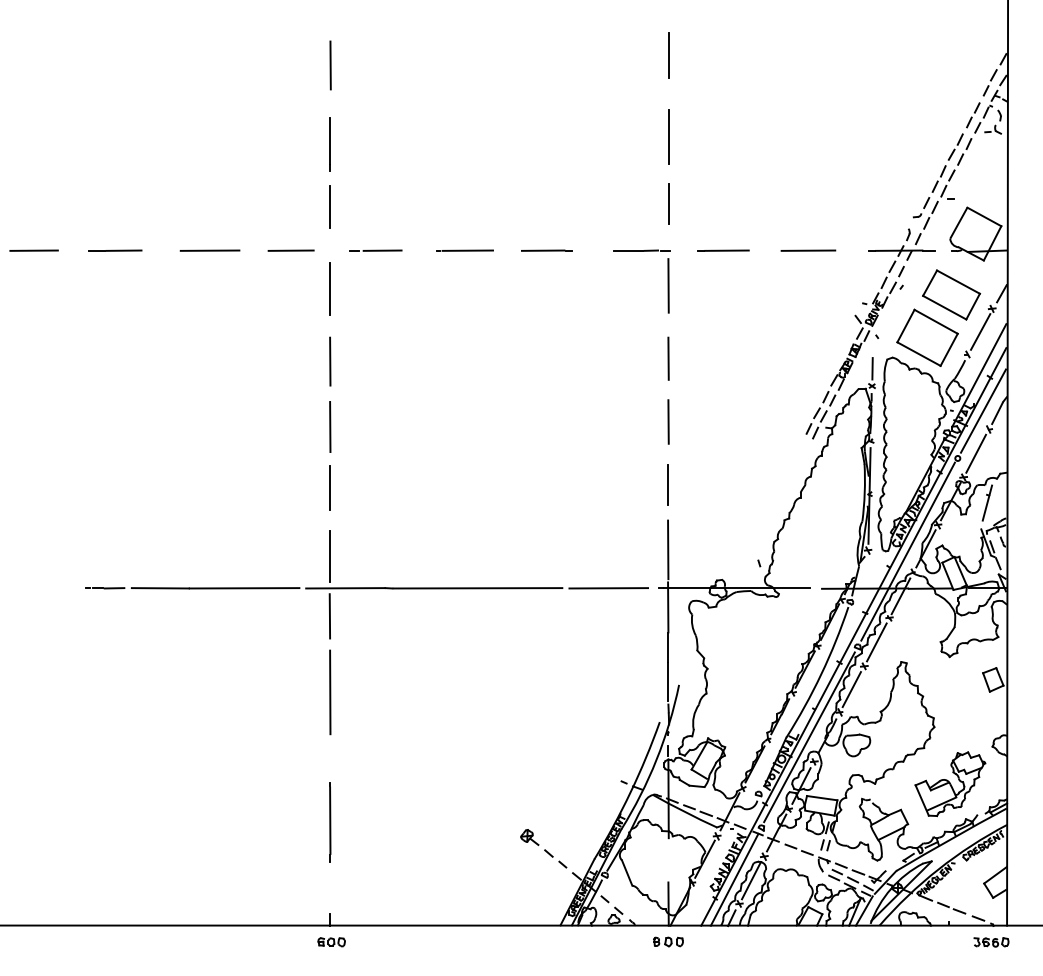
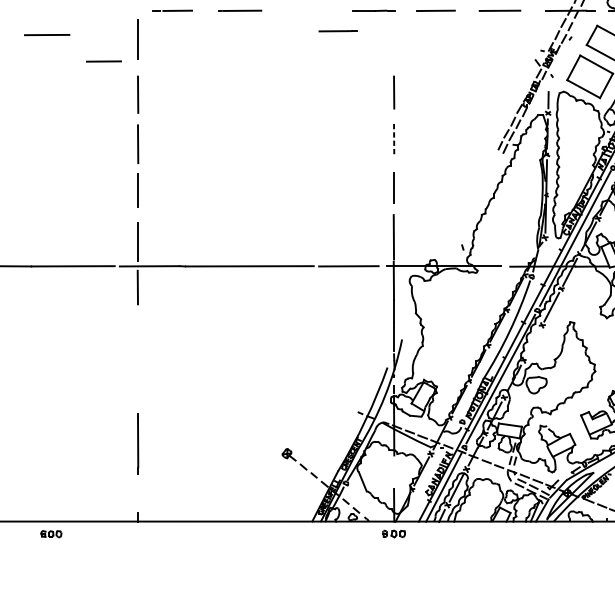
line: (209, 250) -> (46, 34), moved
line: (290, 250) -> (103, 61), moved
line: (546, 250) -> (338, 31), moved
line: (668, 285) -> (394, 37), removed
line: (668, 422) -> (394, 140), solid -> dashed
line: (851, 689) -> (532, 342), removed
line: (330, 692) -> (138, 345), removed
part: (331, 942) -> (51, 534), moved

